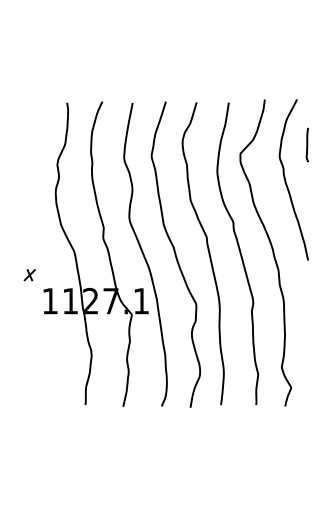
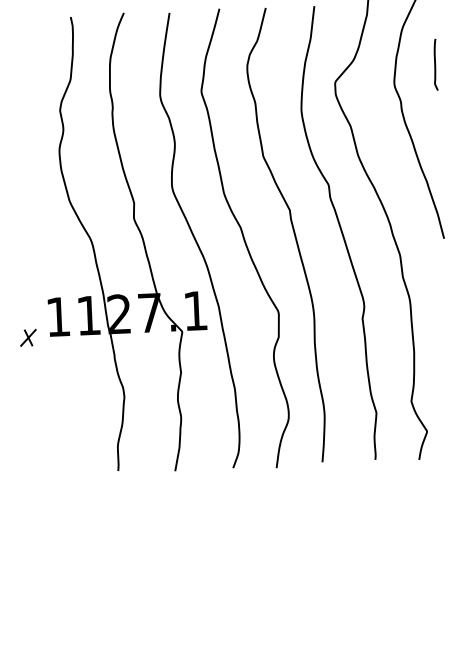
part: (29, 275) -> (27, 338), moved

